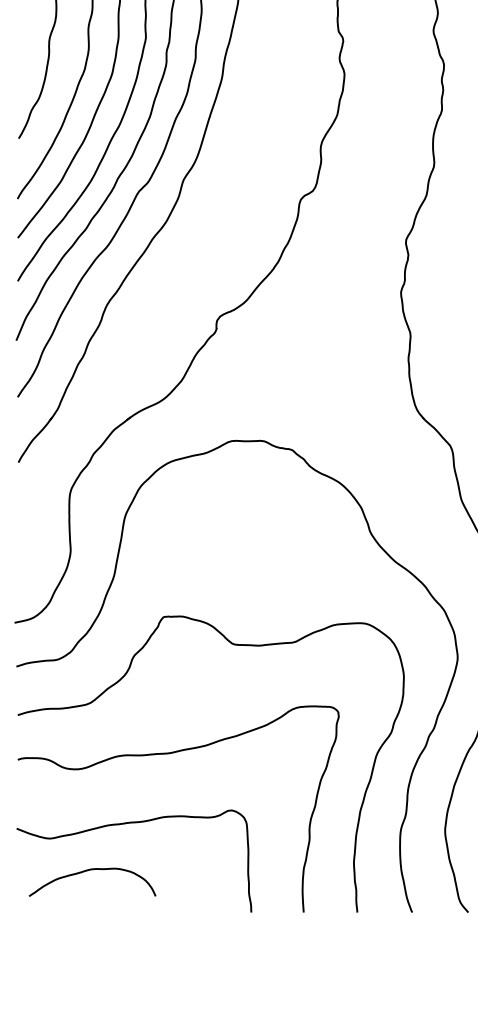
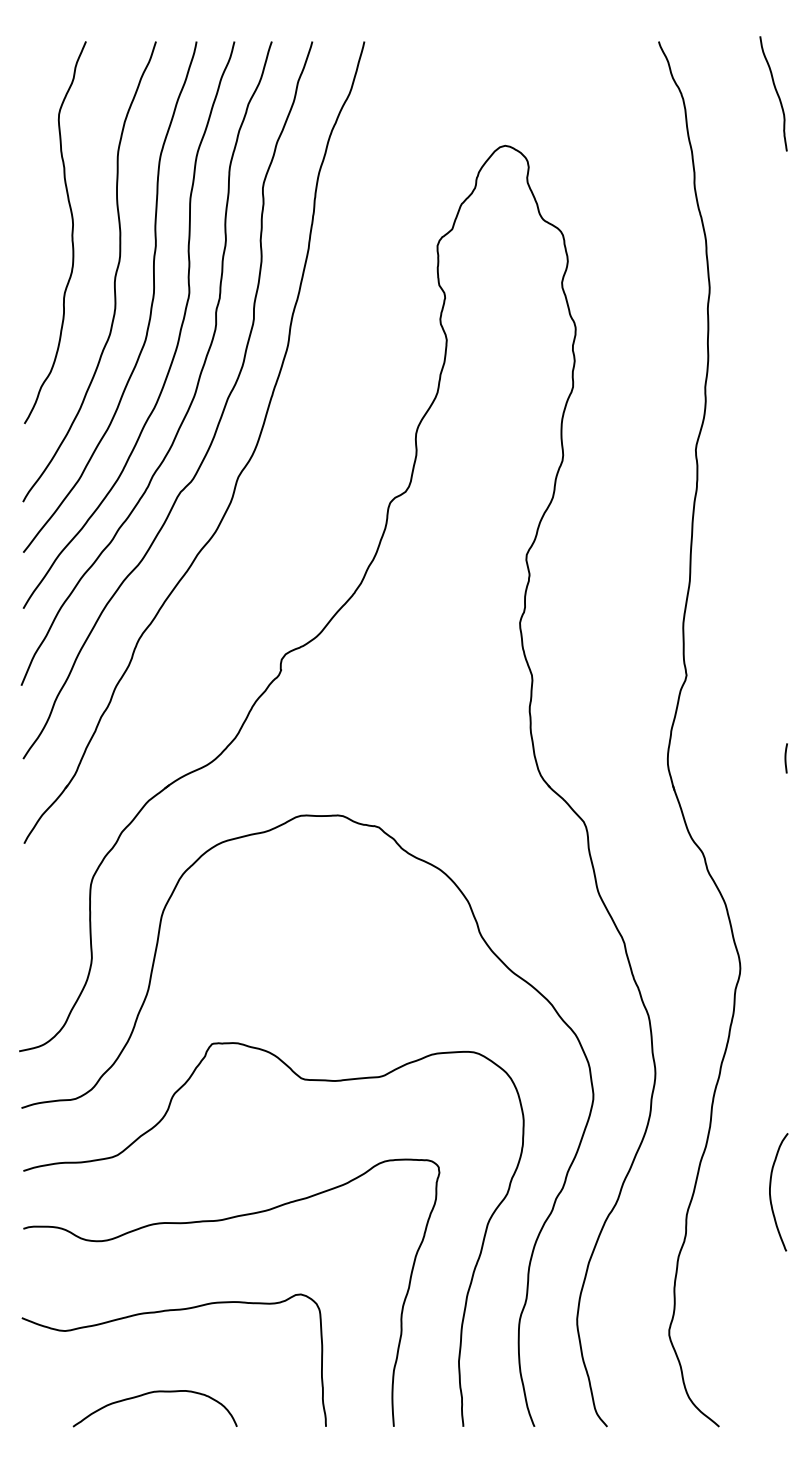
curve: (90, 870) -> (152, 1393), moved

